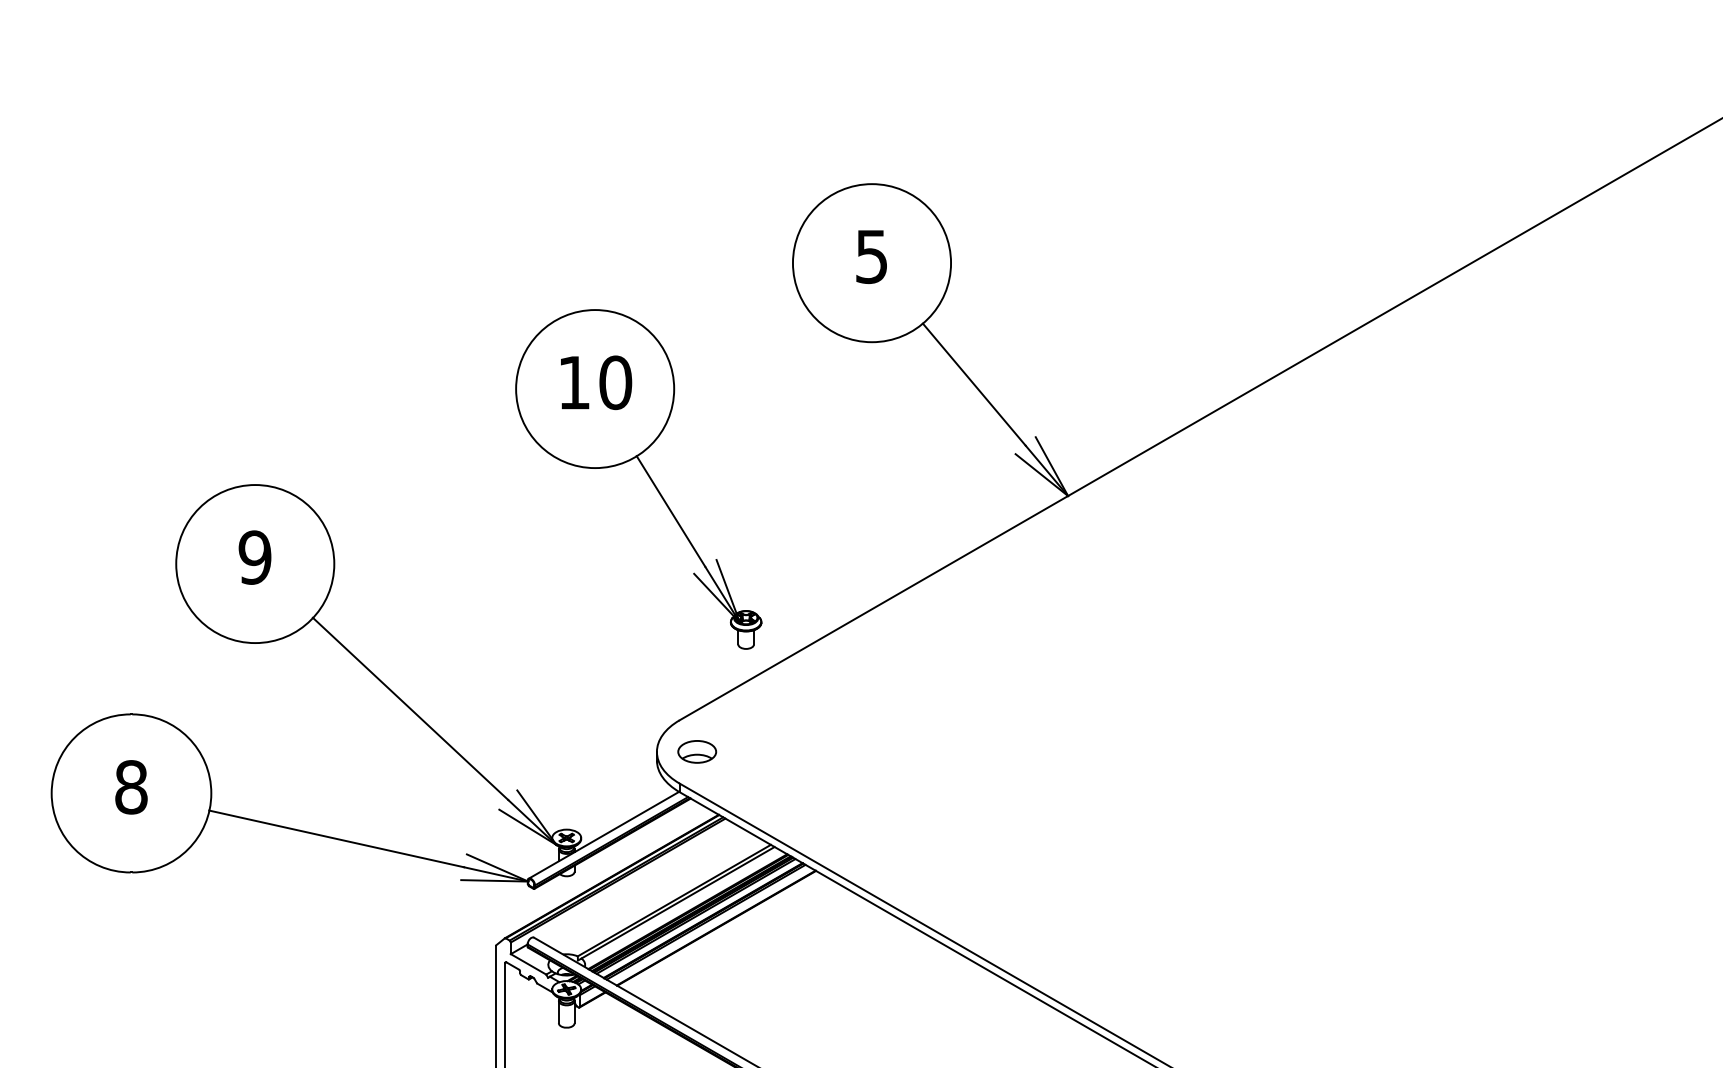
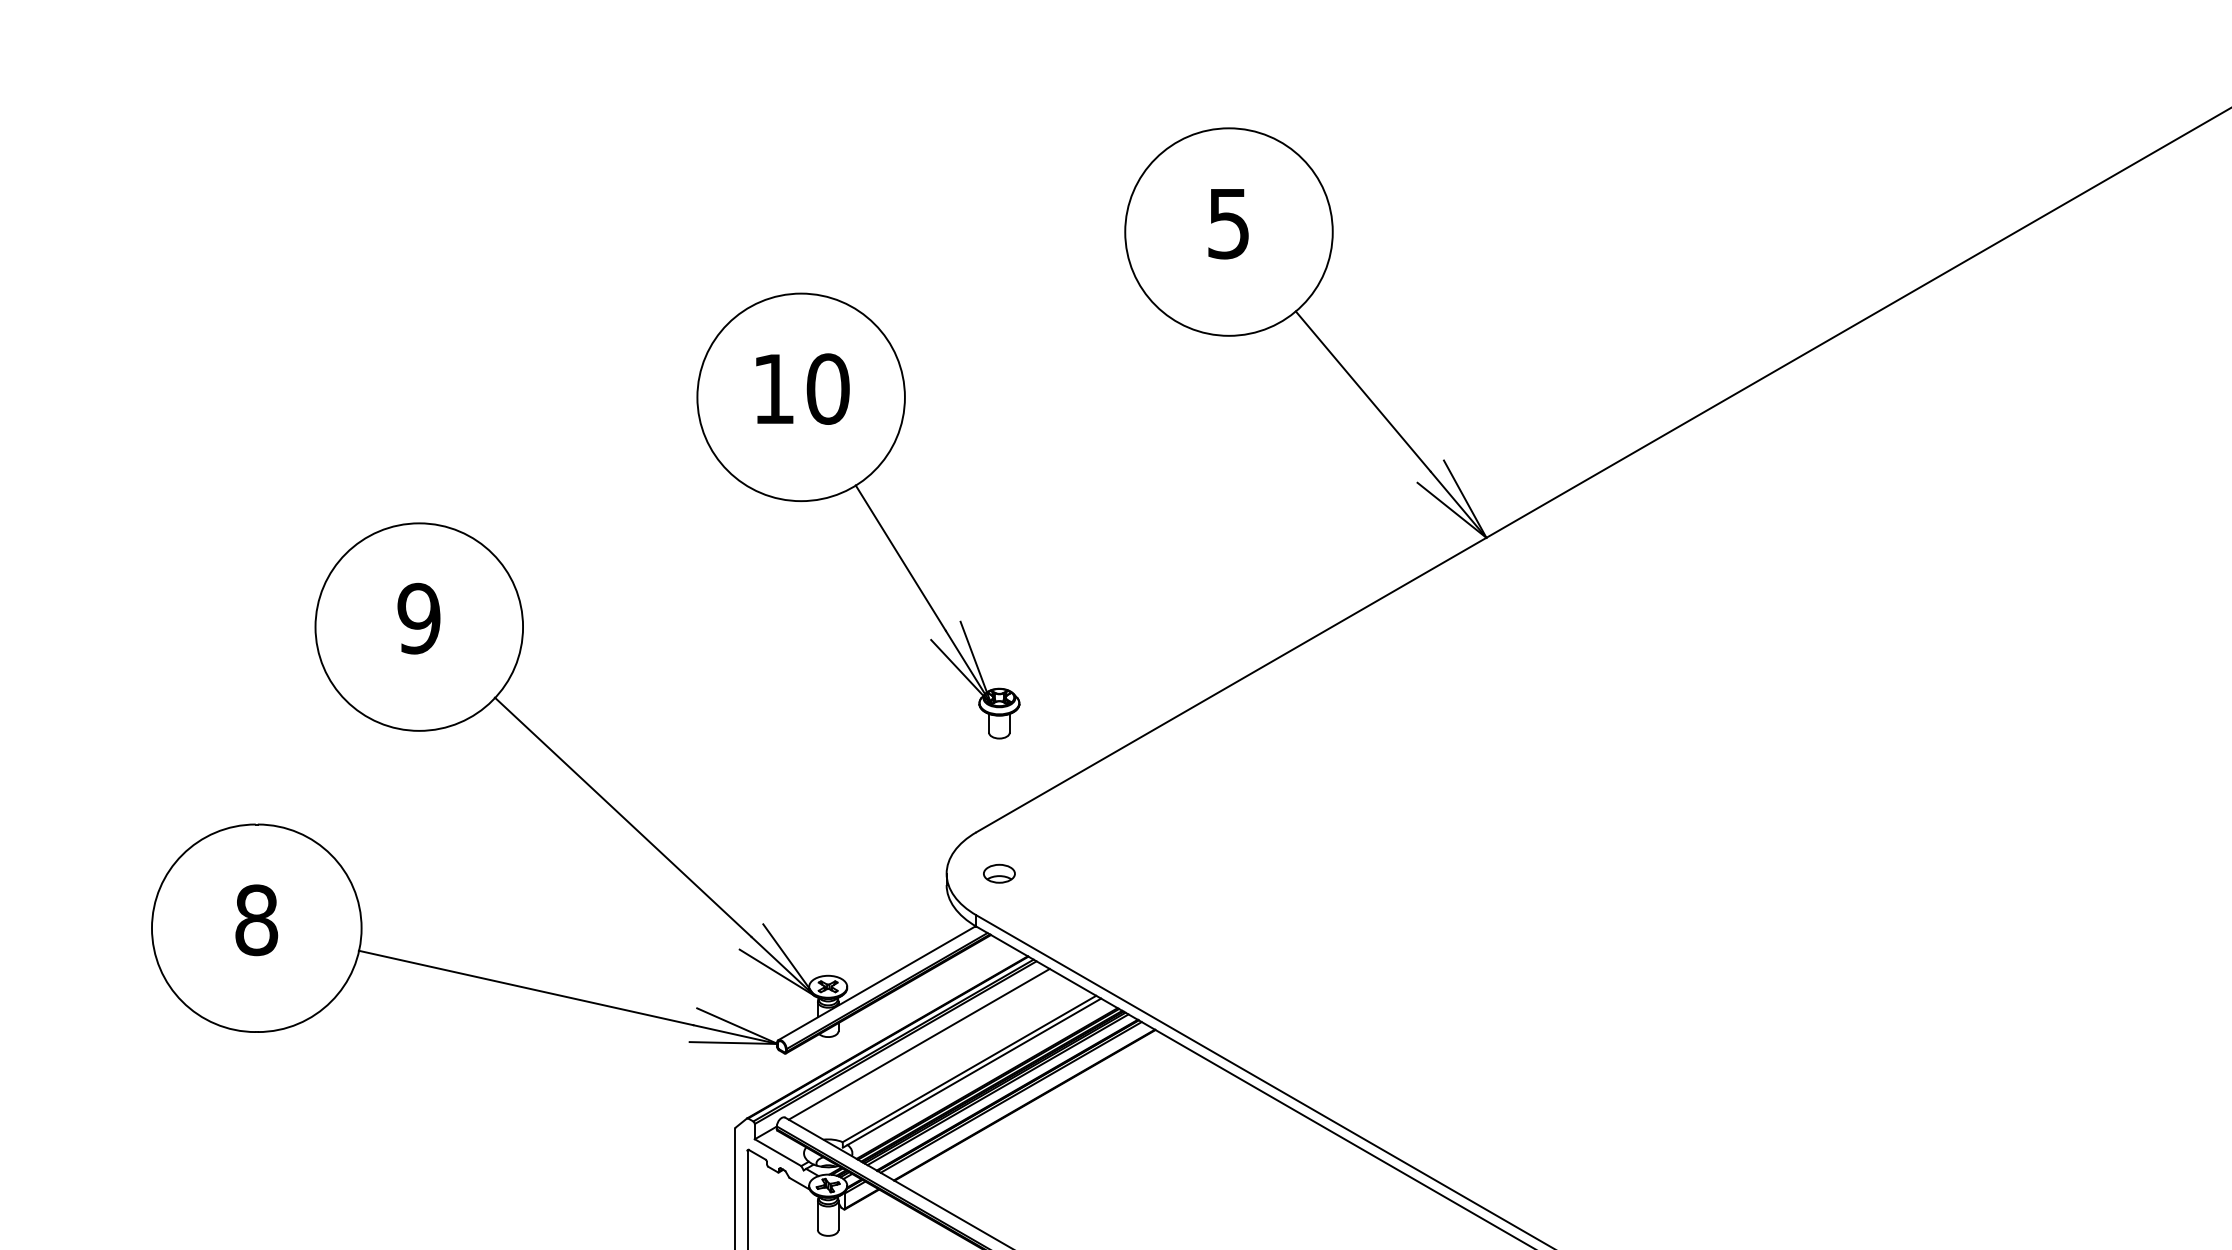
part: (647, 475) -> (869, 510), moved
part: (696, 751) -> (998, 873), size x0.62
line: (635, 881) -> (918, 1043), added

